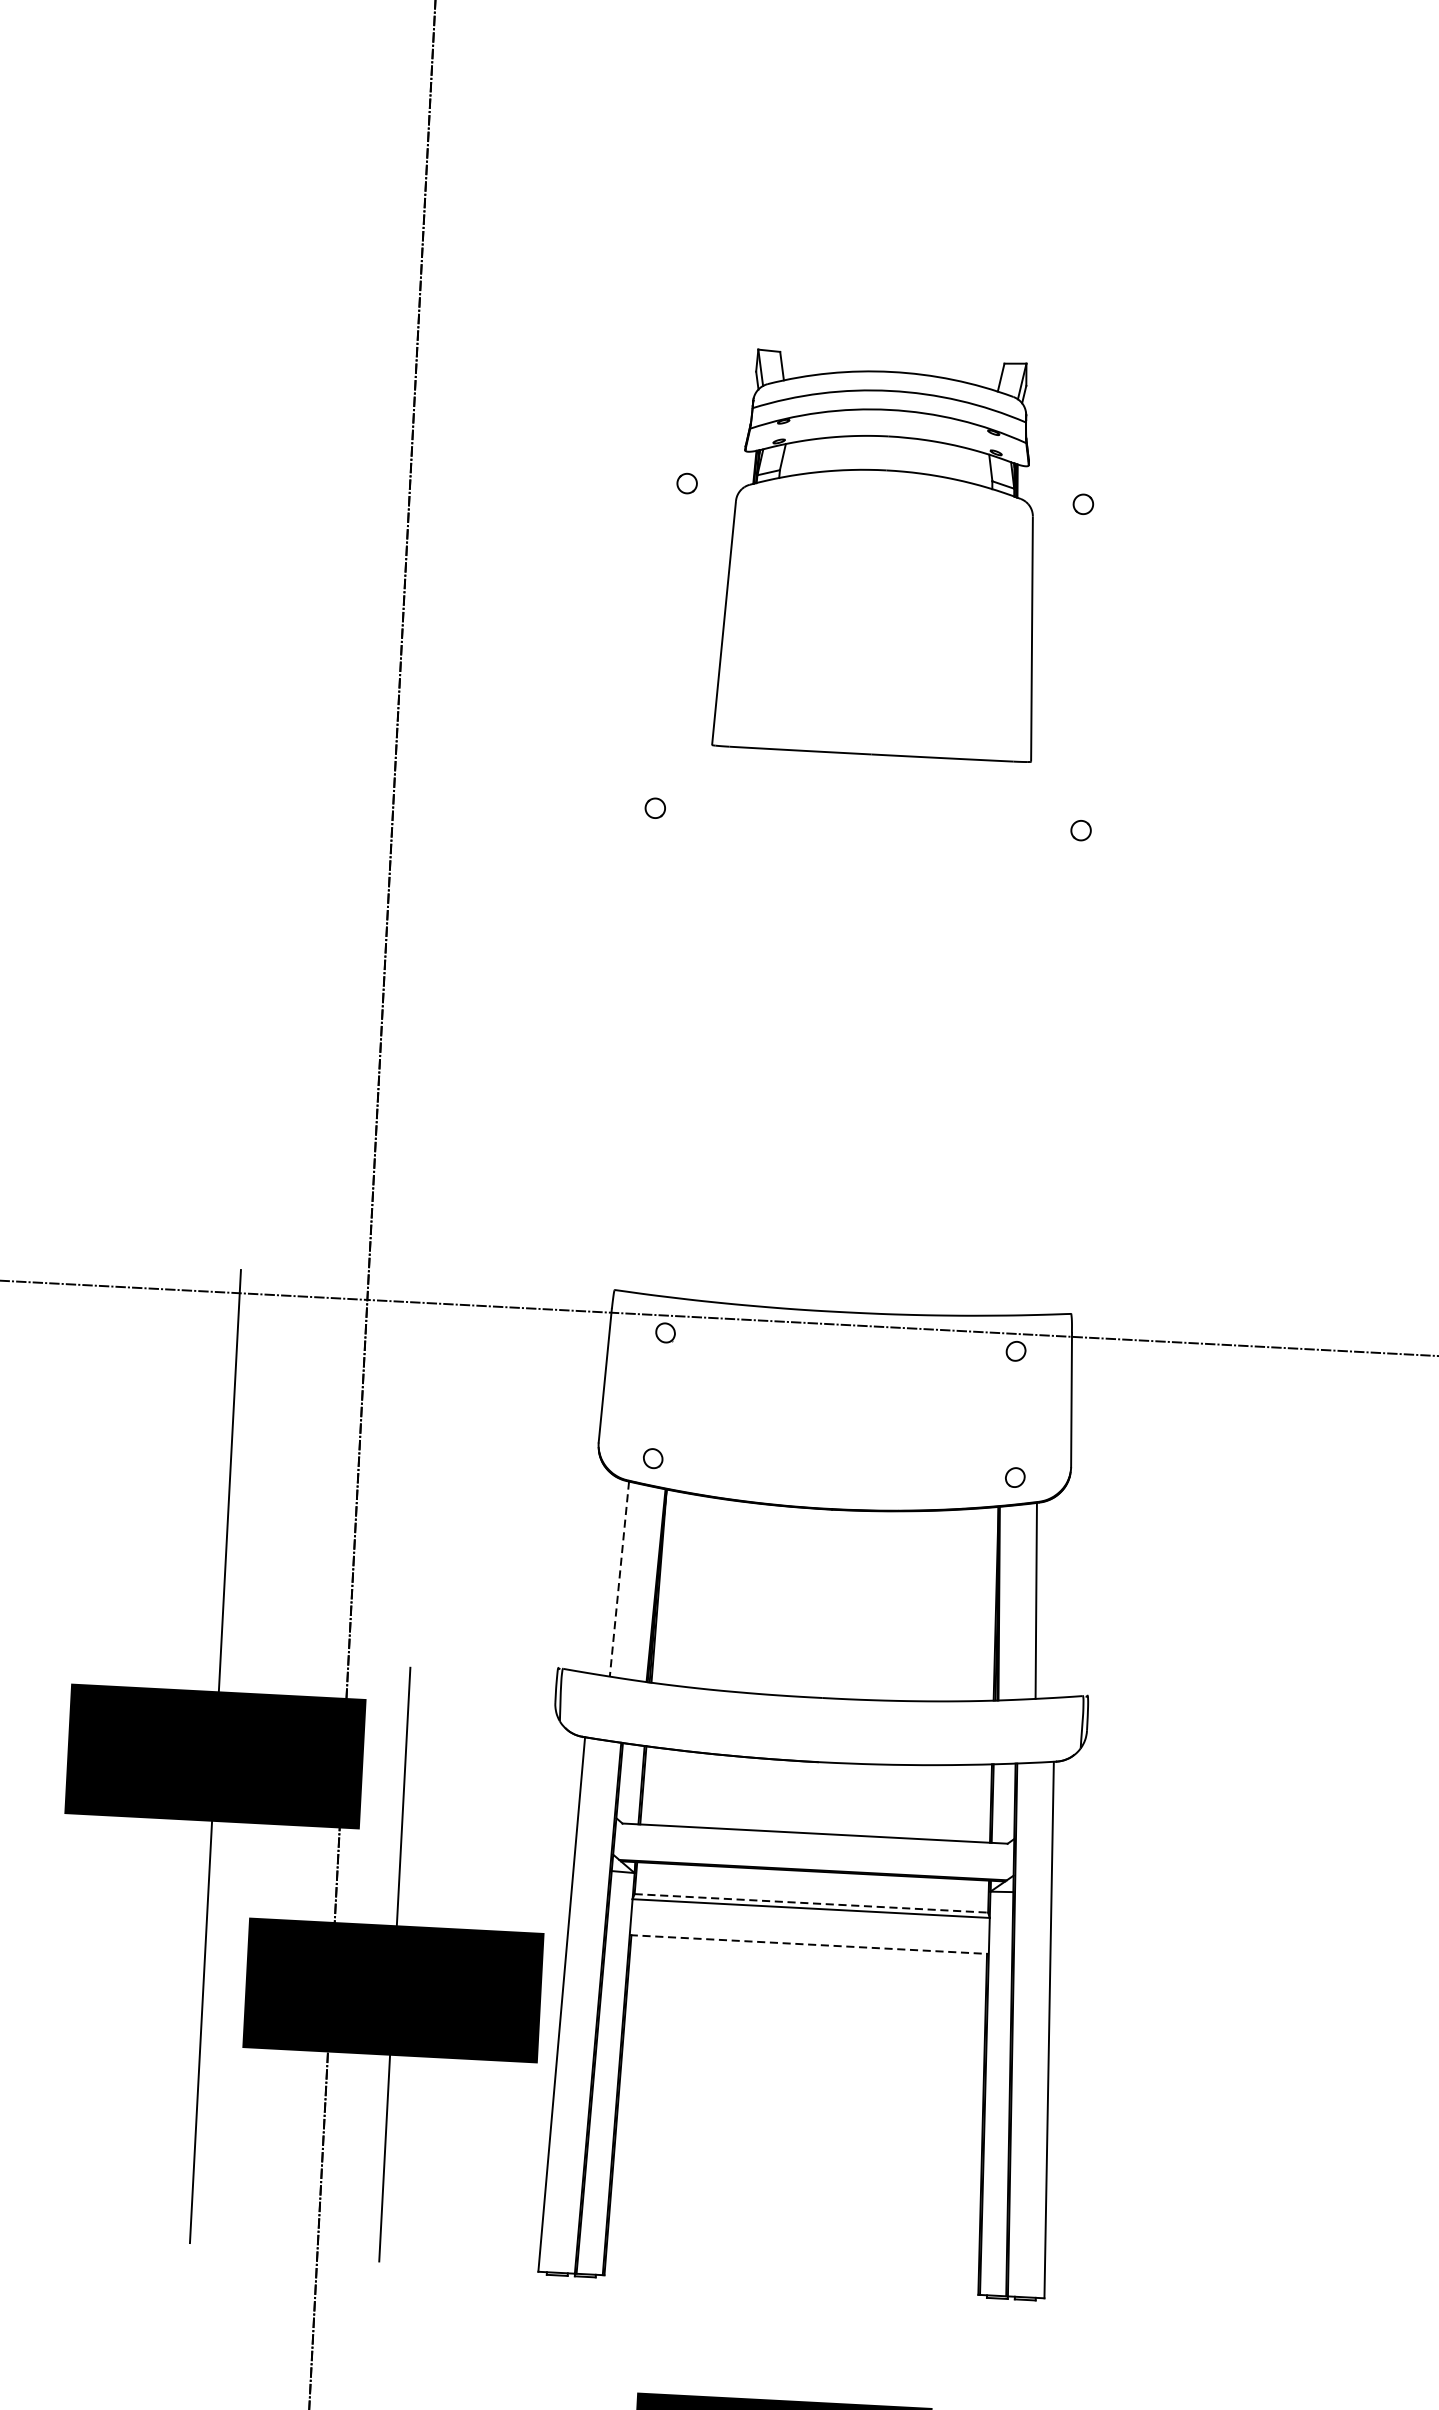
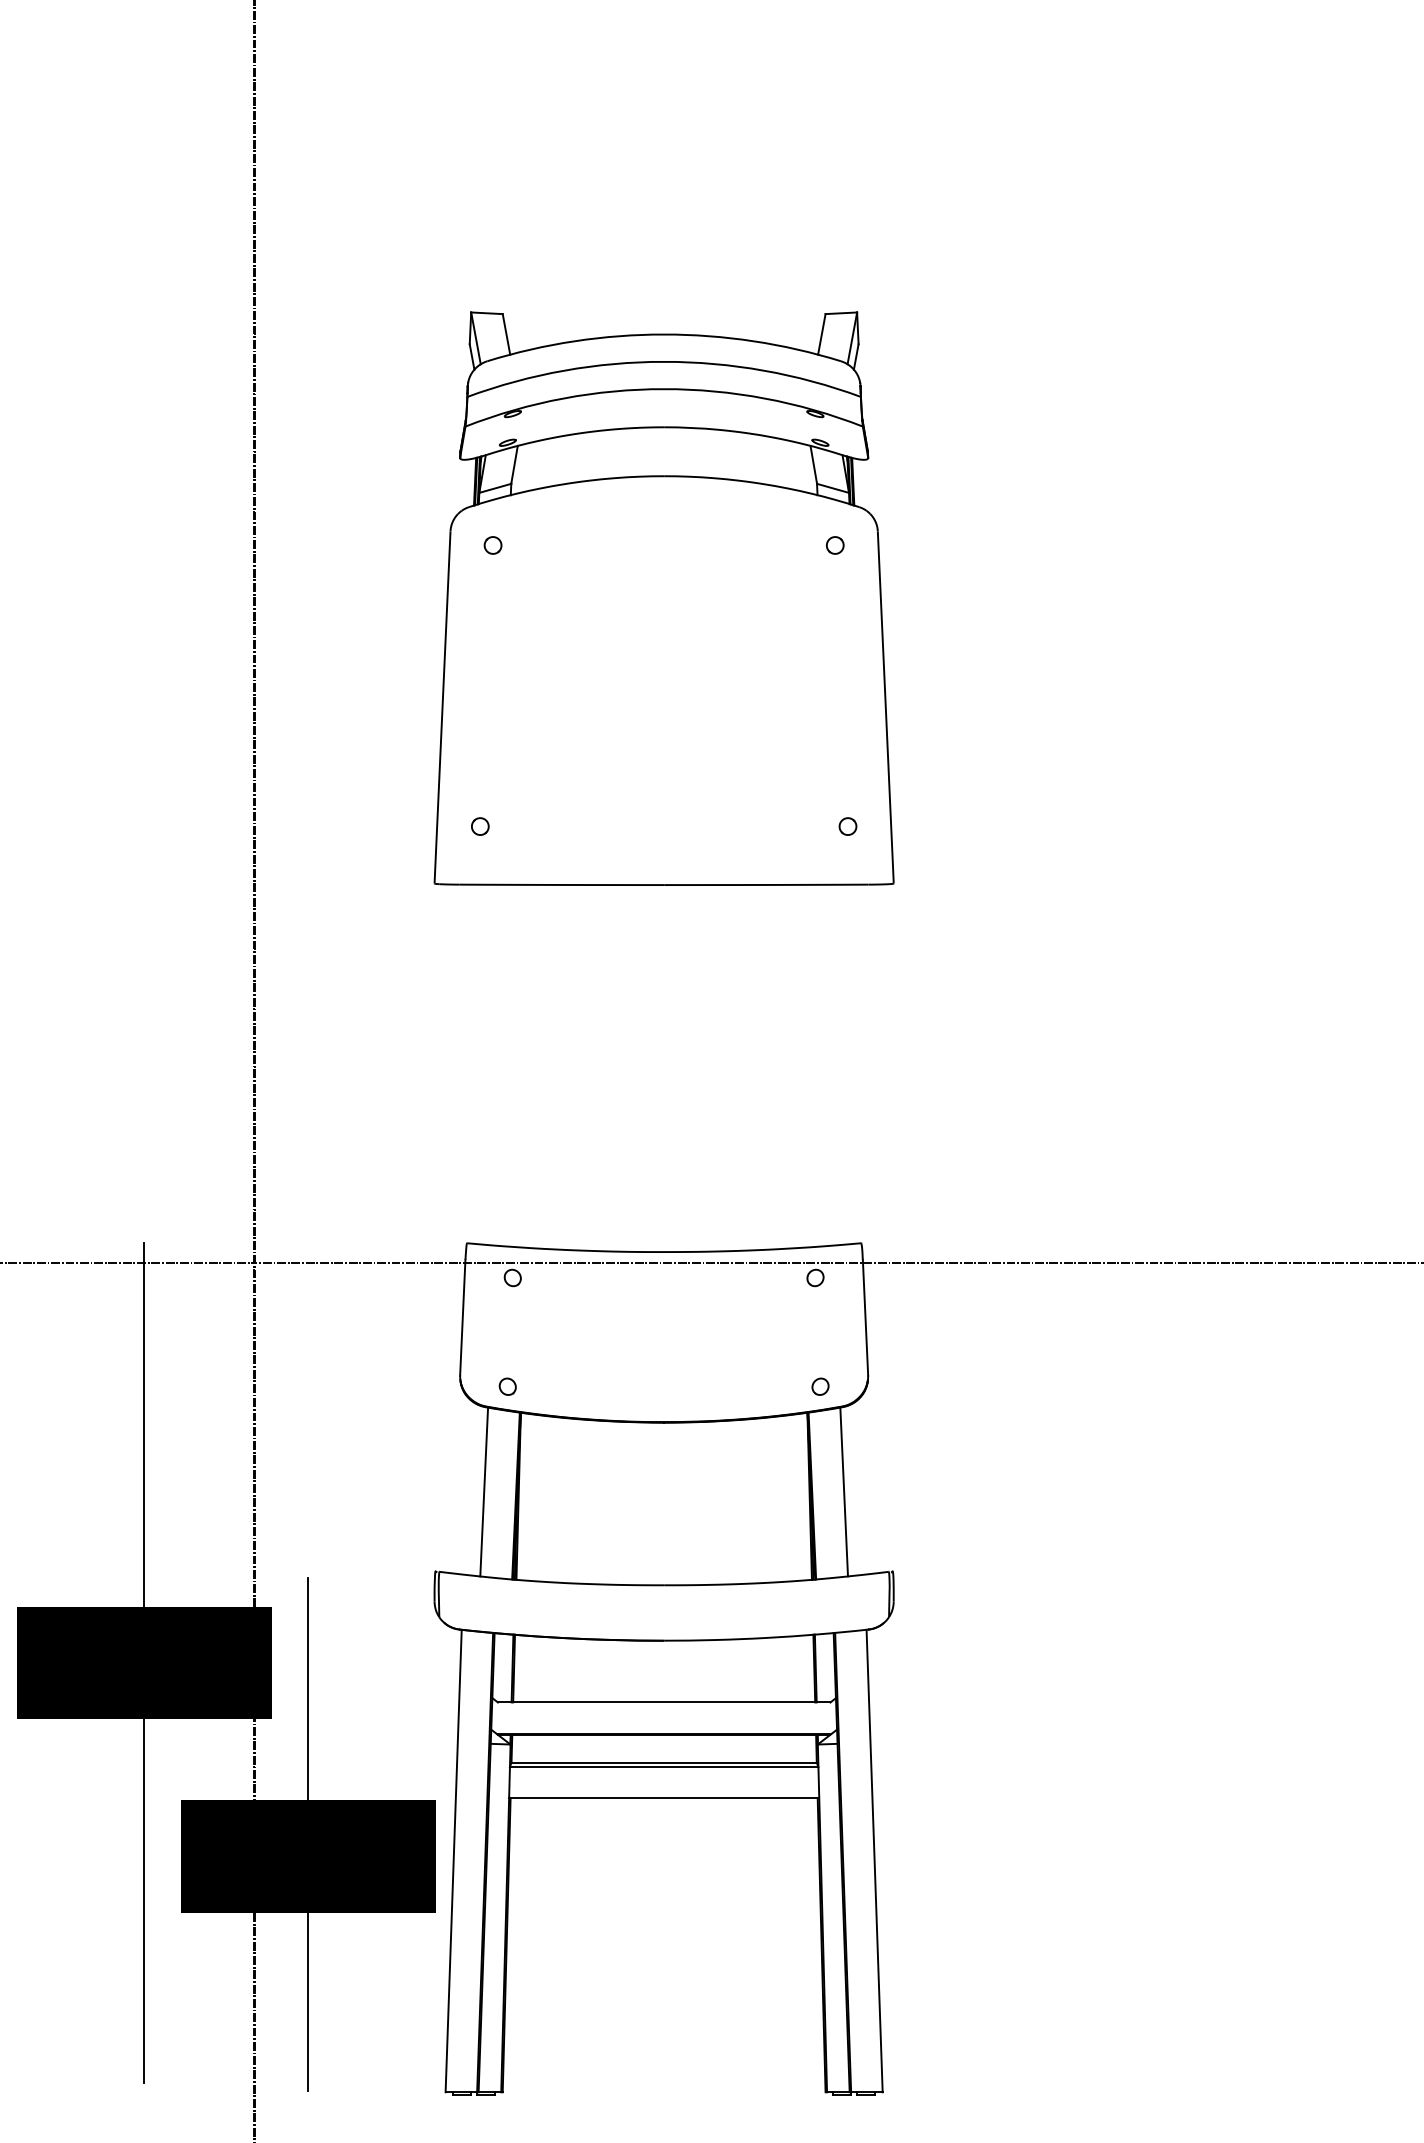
part: (881, 555) -> (663, 598), size x1.67
line: (619, 1579) -> (484, 1492), dashed -> solid
line: (811, 1903) -> (664, 1762), dashed -> solid
line: (809, 1944) -> (664, 1798), dashed -> solid

